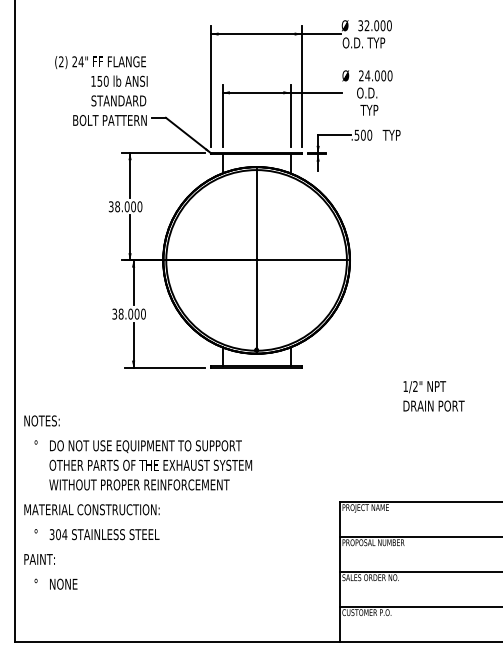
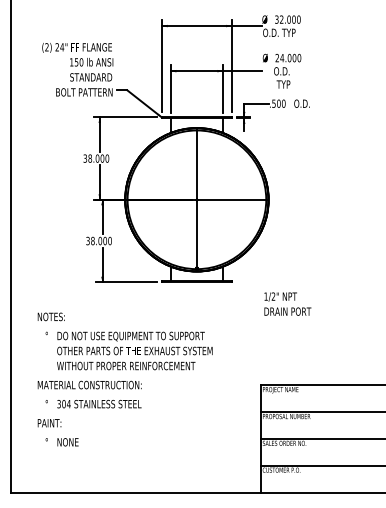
text: (392, 134) -> (301, 103), TYP -> O.D.
text: (433, 396) -> (287, 304), moved
text: (138, 502) -> (125, 379), moved

